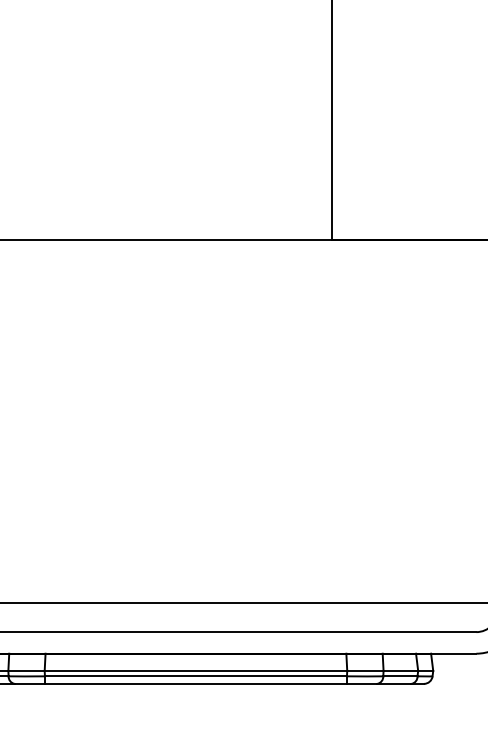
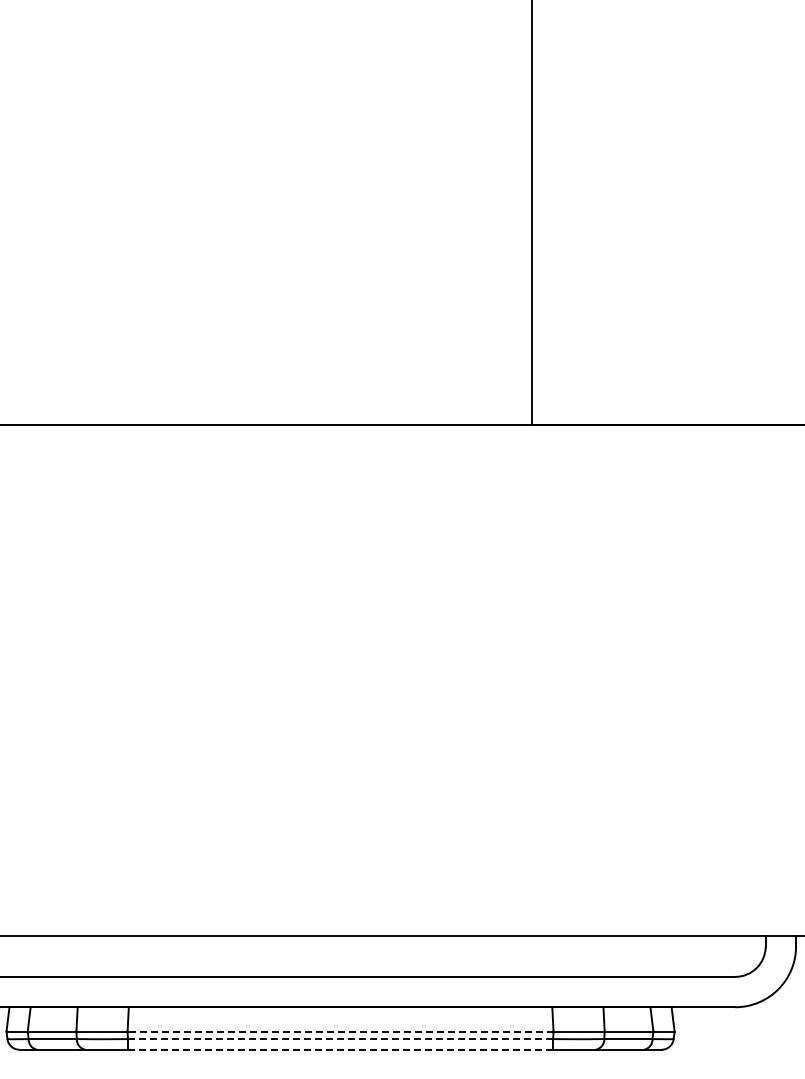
line: (195, 670) -> (340, 1031), solid -> dashed
line: (195, 676) -> (340, 1039), solid -> dashed
line: (195, 683) -> (340, 1049), solid -> dashed

